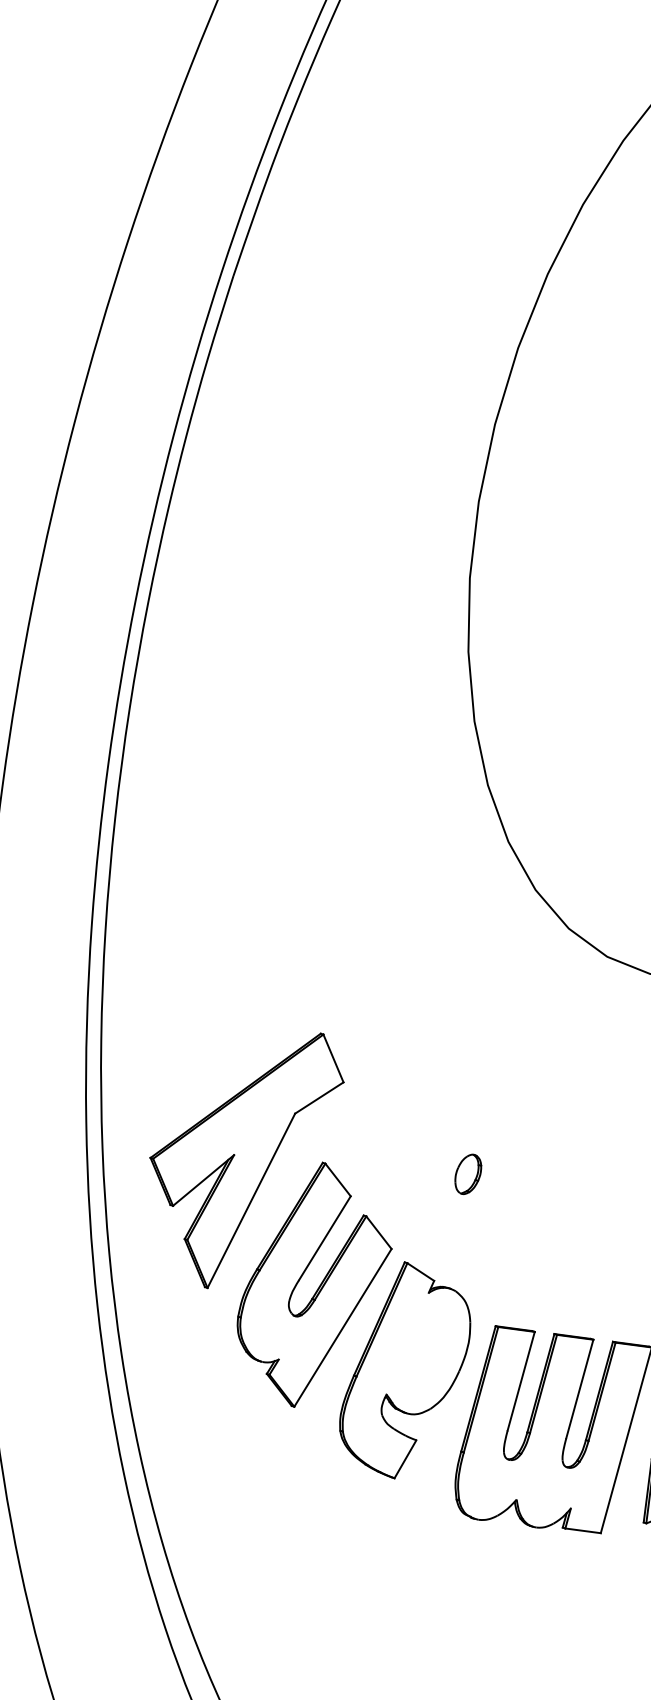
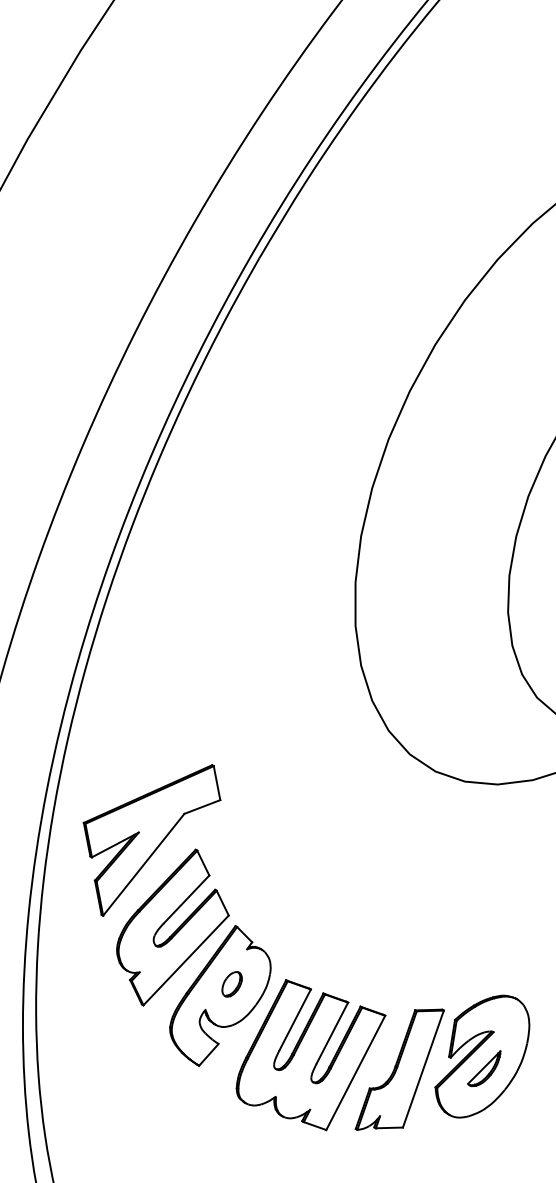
part: (467, 1174) -> (231, 984), moved

